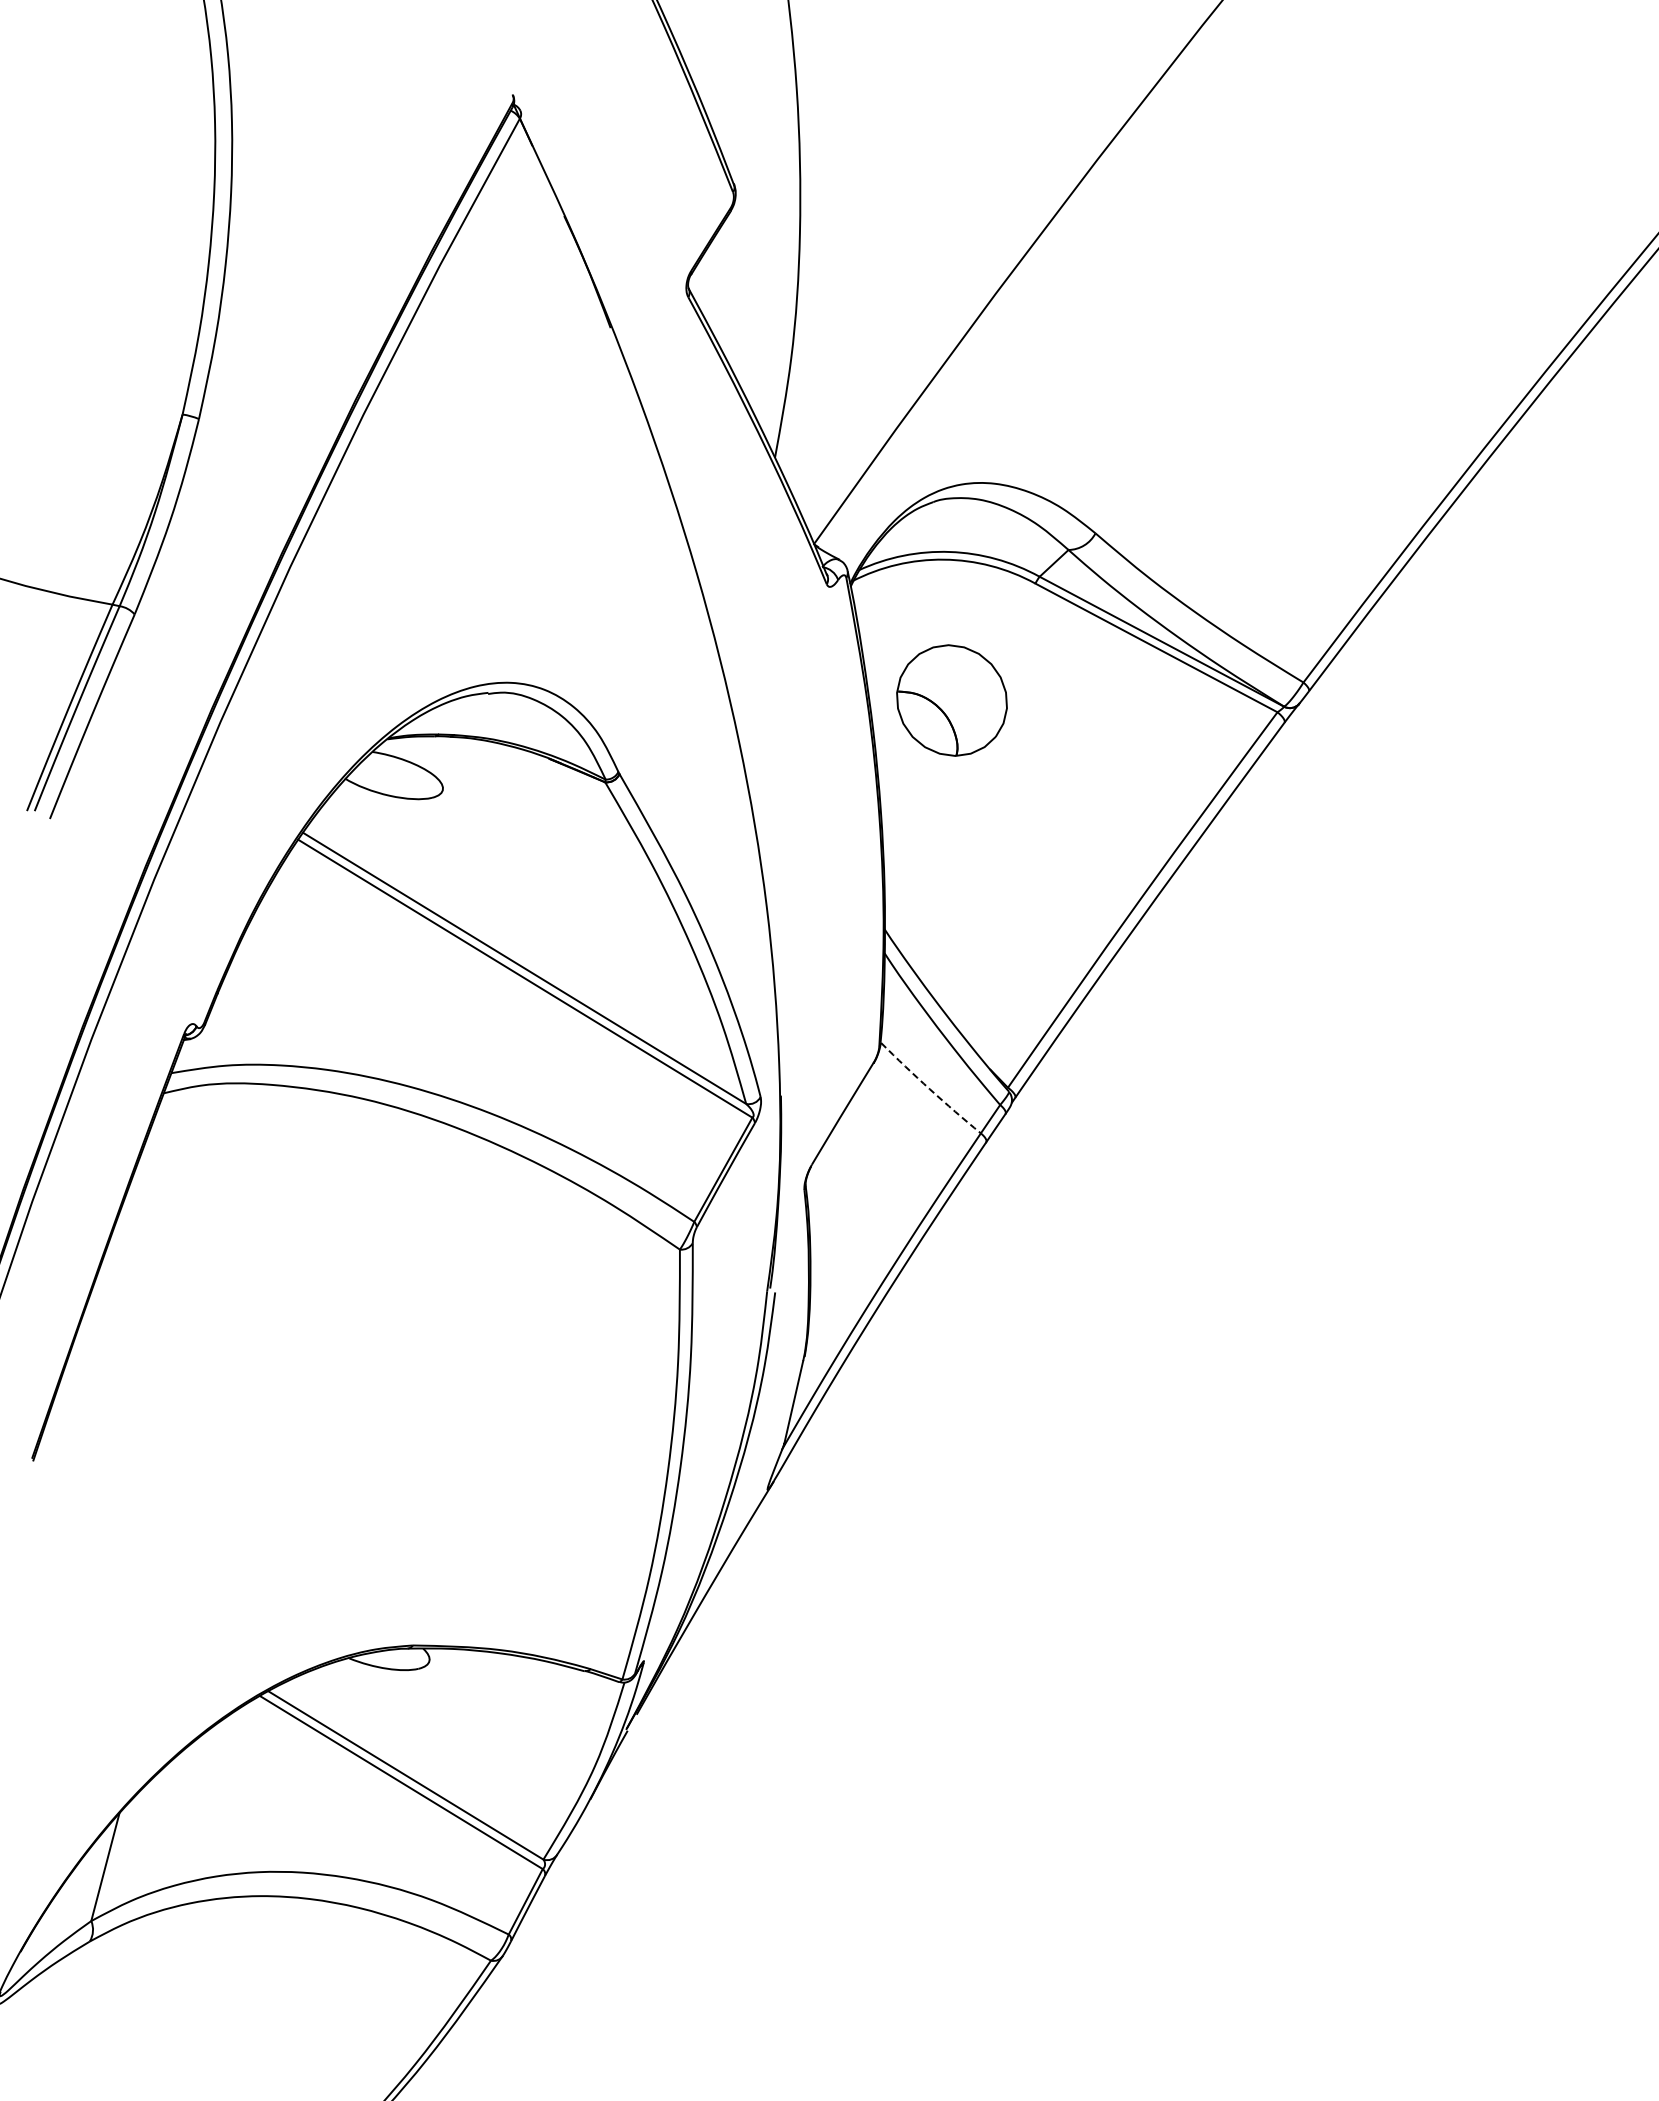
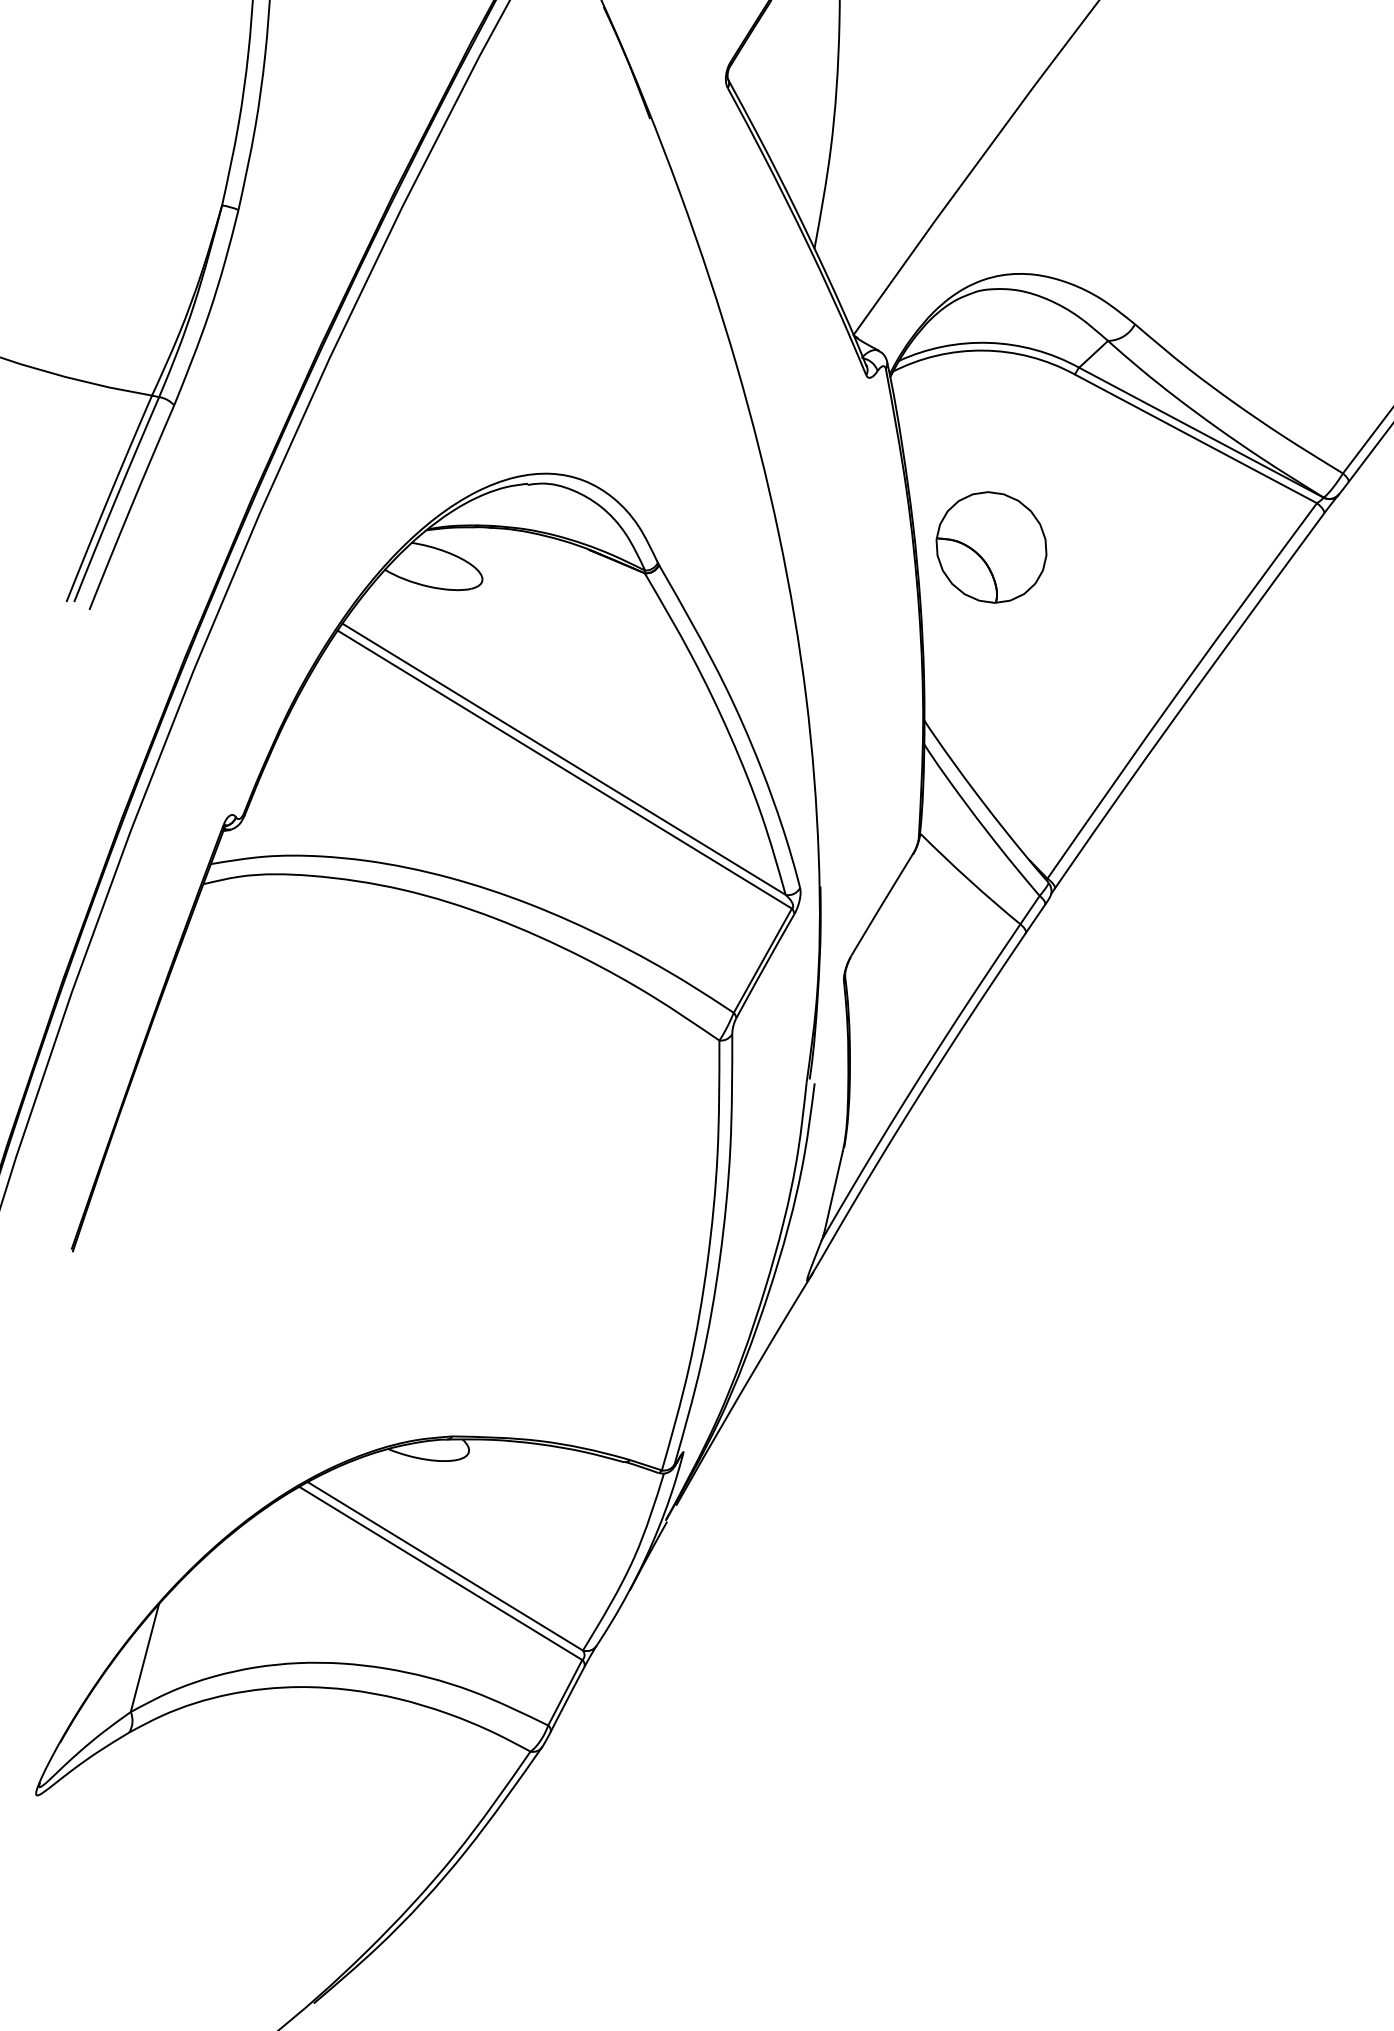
part: (951, 700) -> (991, 547), moved
arc: (929, 1089) -> (969, 880), dashed -> solid

